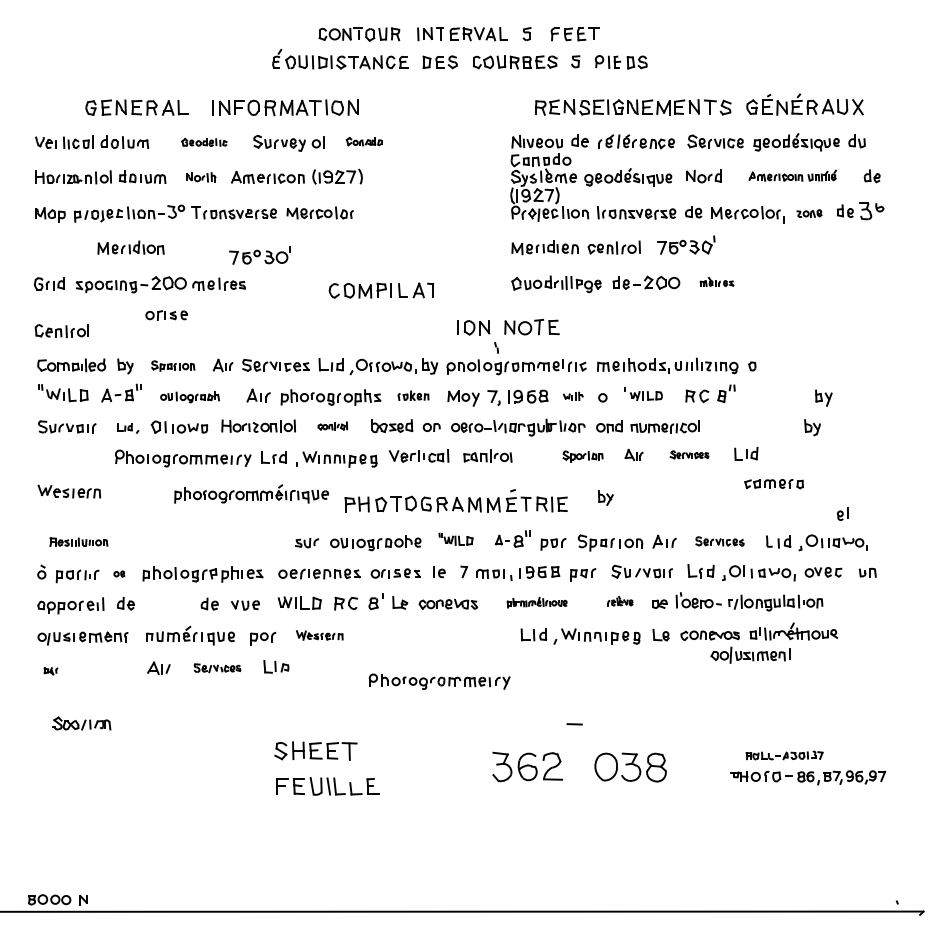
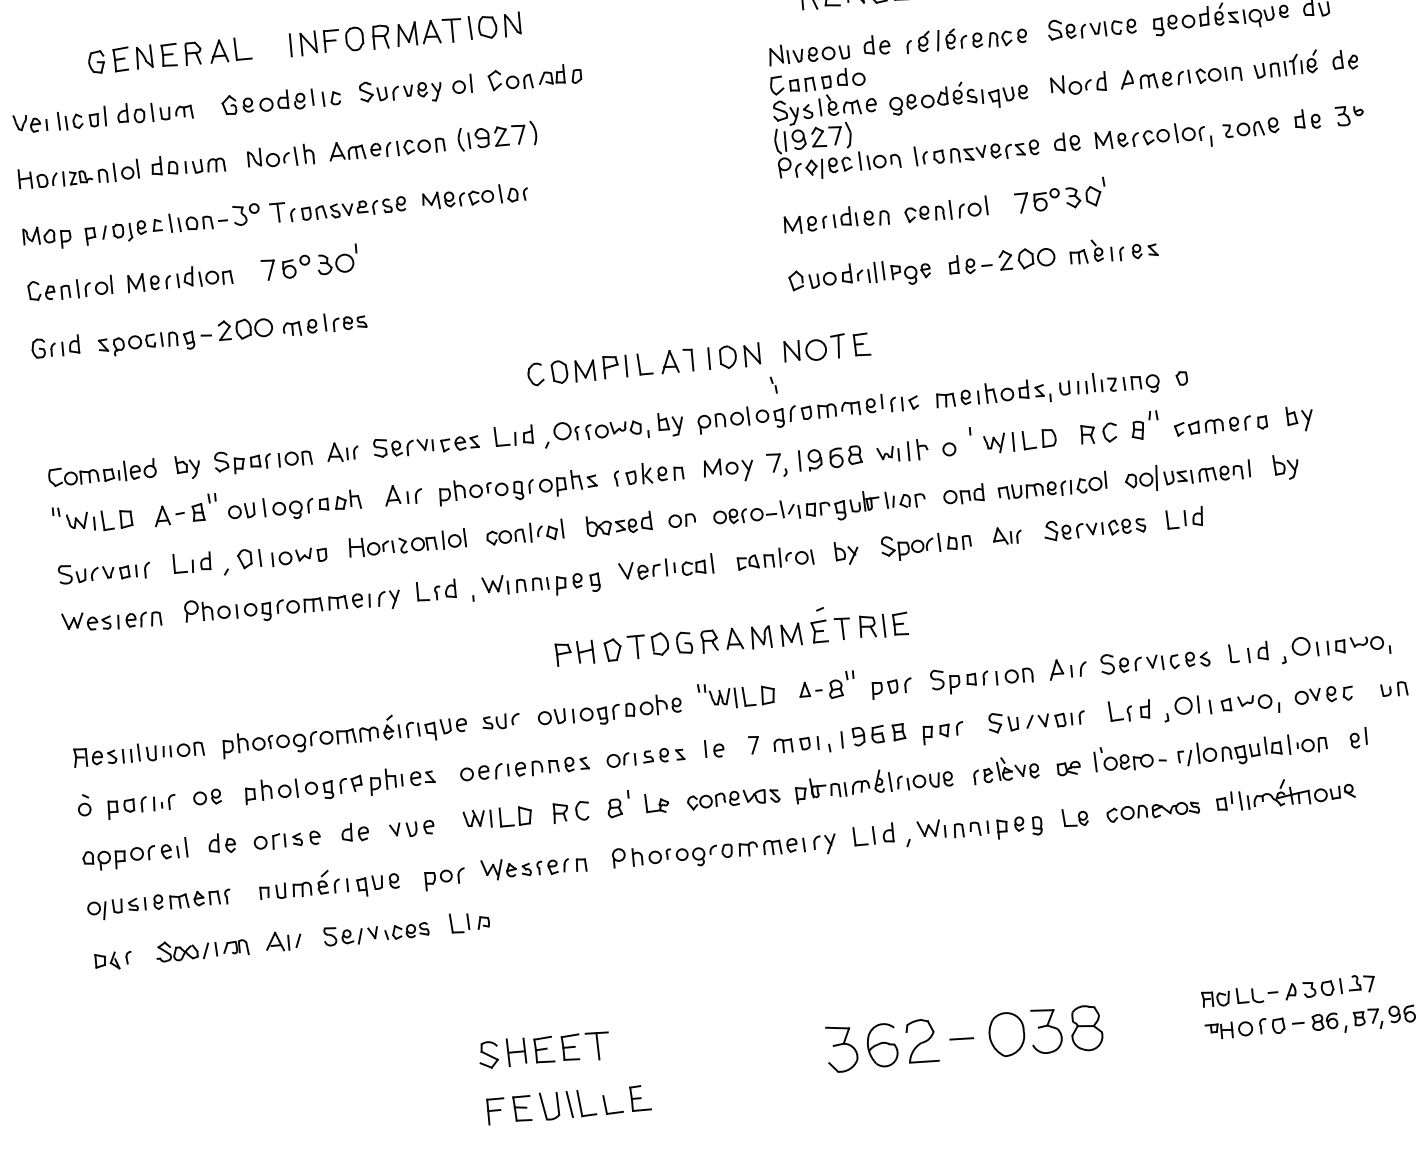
part: (363, 141) -> (533, 76), size x1.67
part: (204, 142) -> (281, 100), size x1.67
part: (792, 175) -> (1218, 69), size x1.43
part: (201, 177) -> (281, 156), size x1.43
part: (872, 211) -> (1350, 115), size x0.71
part: (809, 213) -> (1250, 127), size x1.43
part: (259, 255) -> (308, 263), moved
part: (716, 281) -> (1113, 248), size x1.67
part: (381, 290) -> (610, 367), moved
part: (166, 315) -> (286, 840), moved
part: (61, 331) -> (69, 289), moved
part: (173, 365) -> (263, 458), size x1.43
part: (643, 394) -> (1013, 438), size x1.43
part: (413, 395) -> (648, 472), size x1.43
part: (572, 396) -> (901, 451), size x1.67
part: (189, 397) -> (293, 507), size x1.43
part: (332, 425) -> (524, 531), size x1.67
part: (128, 428) -> (201, 565), size x1.67
part: (689, 454) -> (1094, 526), size x1.67
part: (582, 456) -> (925, 545), size x1.43
part: (773, 484) -> (1220, 426), moved
part: (68, 491) -> (110, 619), moved
part: (251, 493) -> (344, 733), moved
part: (605, 497) -> (846, 552), moved
part: (842, 513) -> (1358, 736), moved
part: (455, 539) -> (735, 694), size x1.43
part: (78, 541) -> (138, 751), size x1.43
part: (719, 541) -> (1154, 660), size x1.43
part: (119, 573) -> (207, 796), size x1.67
part: (620, 601) -> (1006, 769), size x1.67
part: (537, 602) -> (874, 783), size x1.67
part: (319, 635) -> (533, 866), size x1.43
part: (750, 654) -> (1187, 473), moved
part: (217, 667) -> (376, 931), size x1.43
part: (50, 671) -> (112, 961), size x1.67
part: (439, 681) -> (724, 850), moved
part: (81, 723) -> (202, 948), moved
line: (574, 724) -> (961, 1039), moved
part: (784, 755) -> (1288, 990), size x1.43

